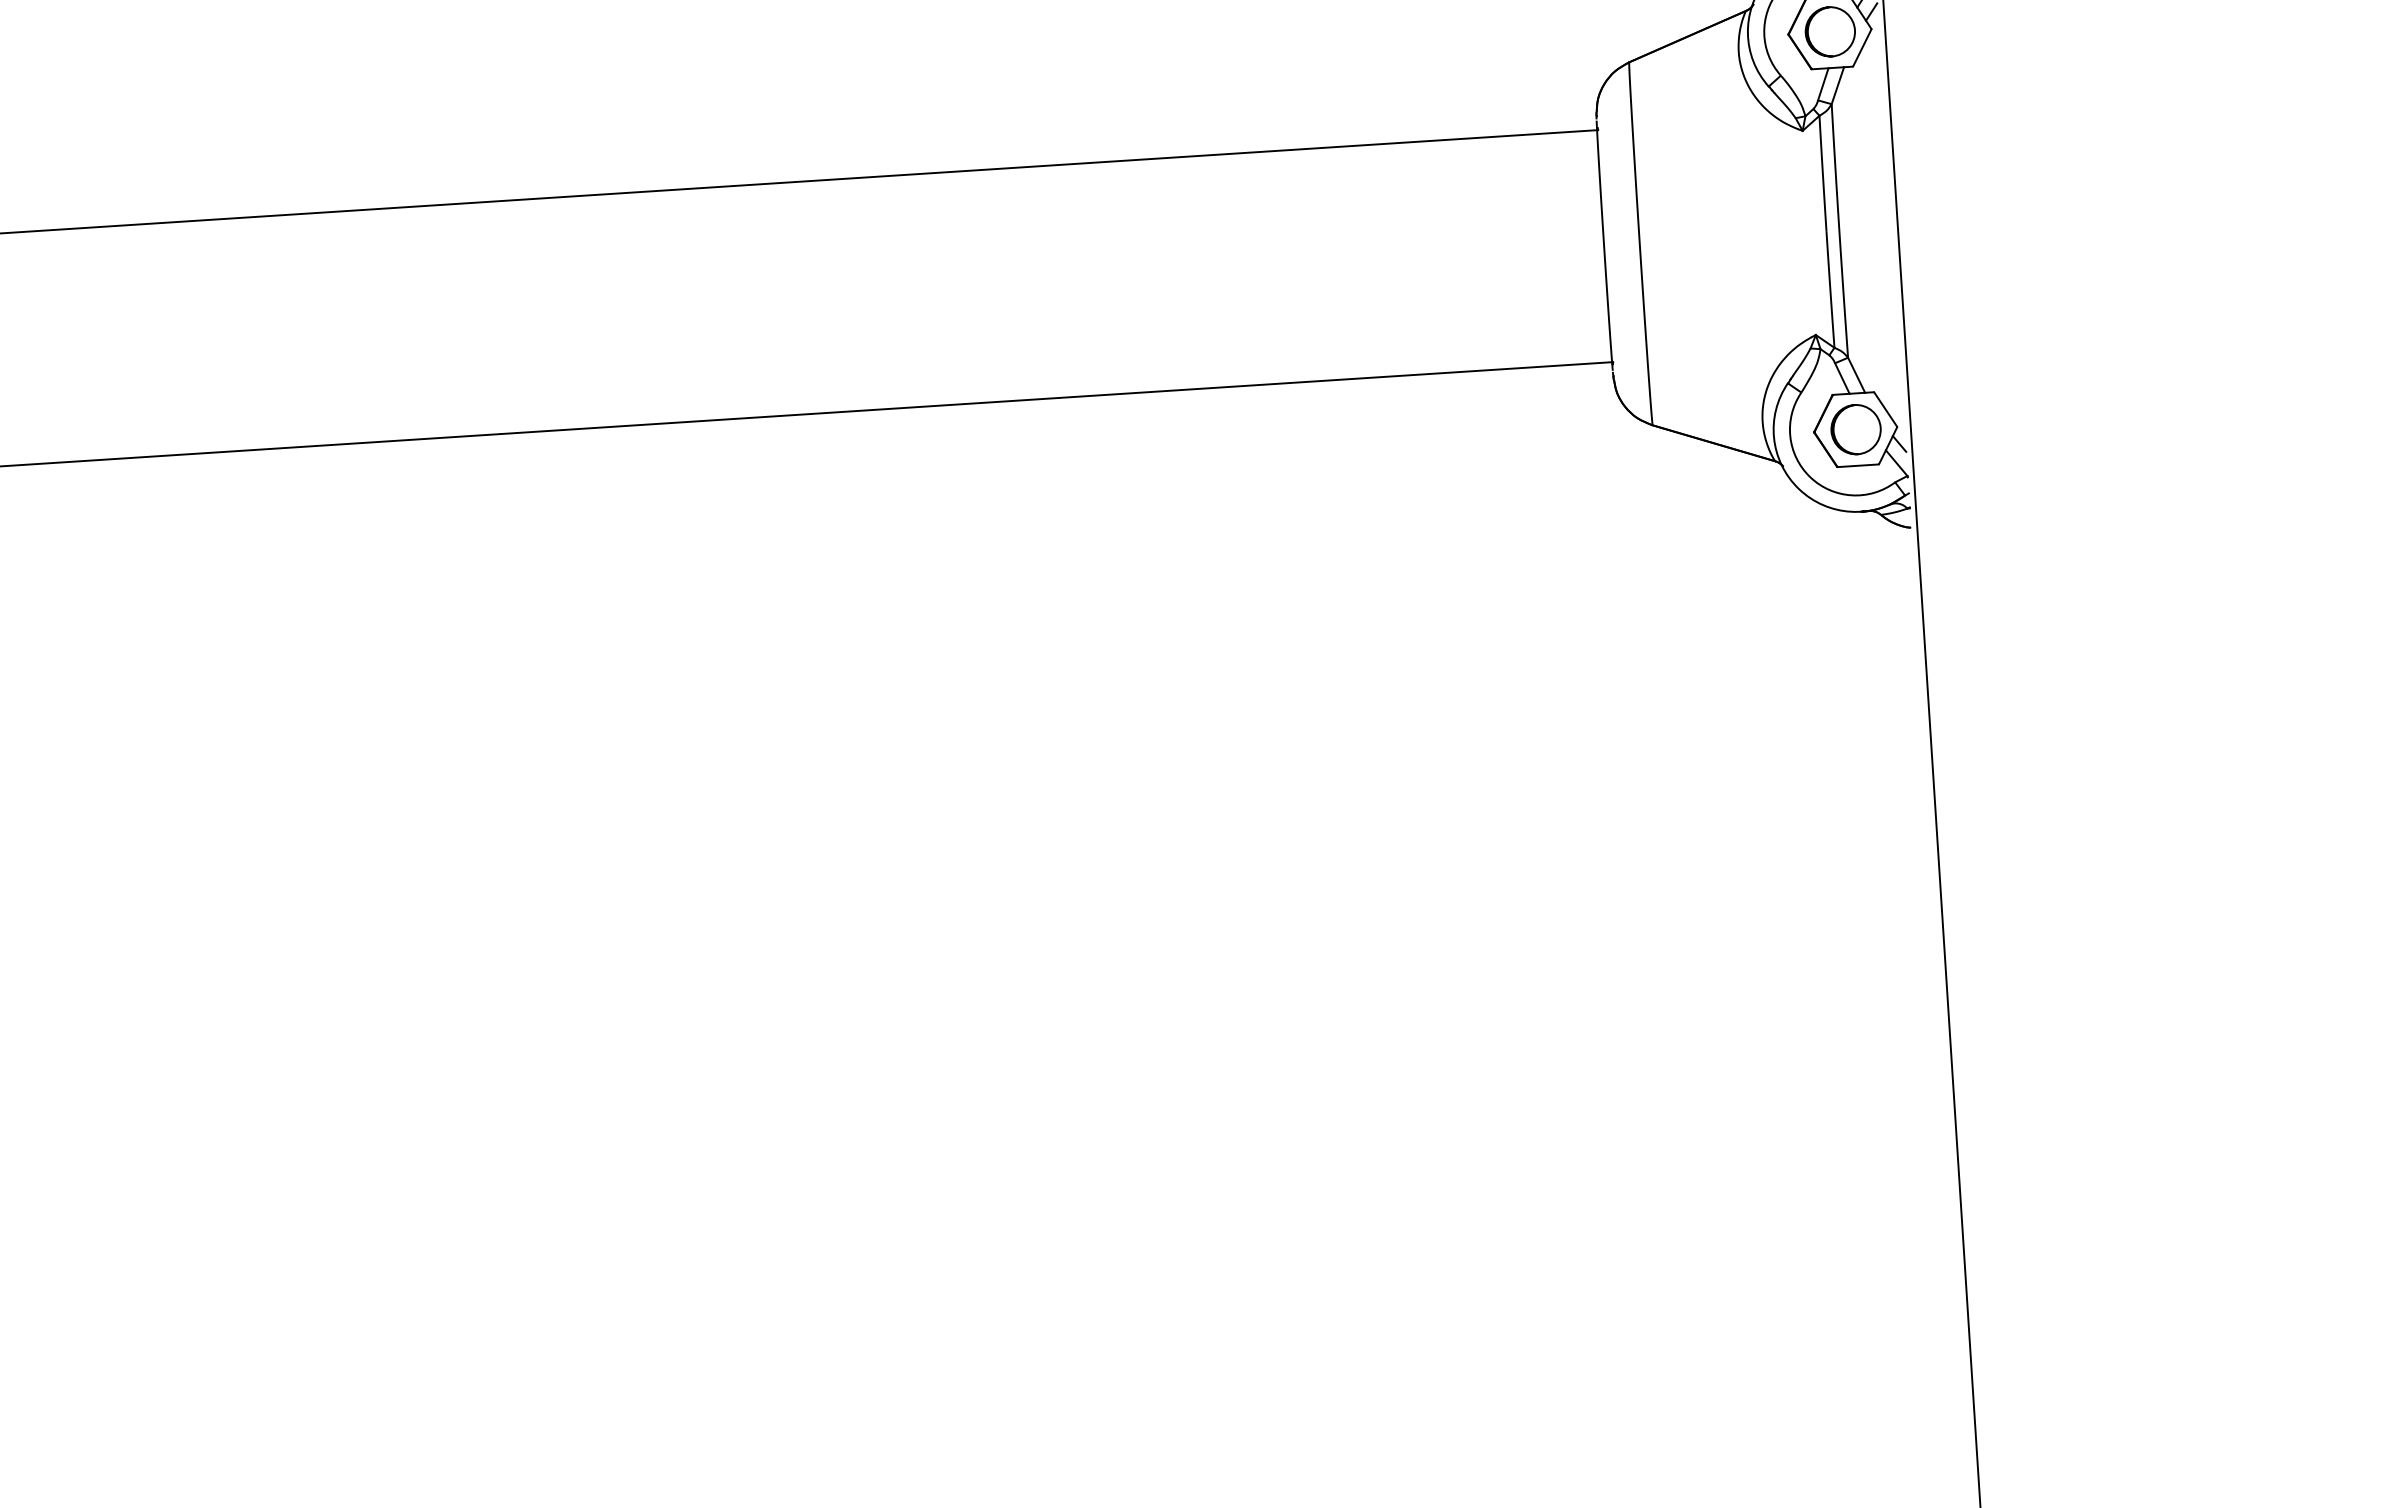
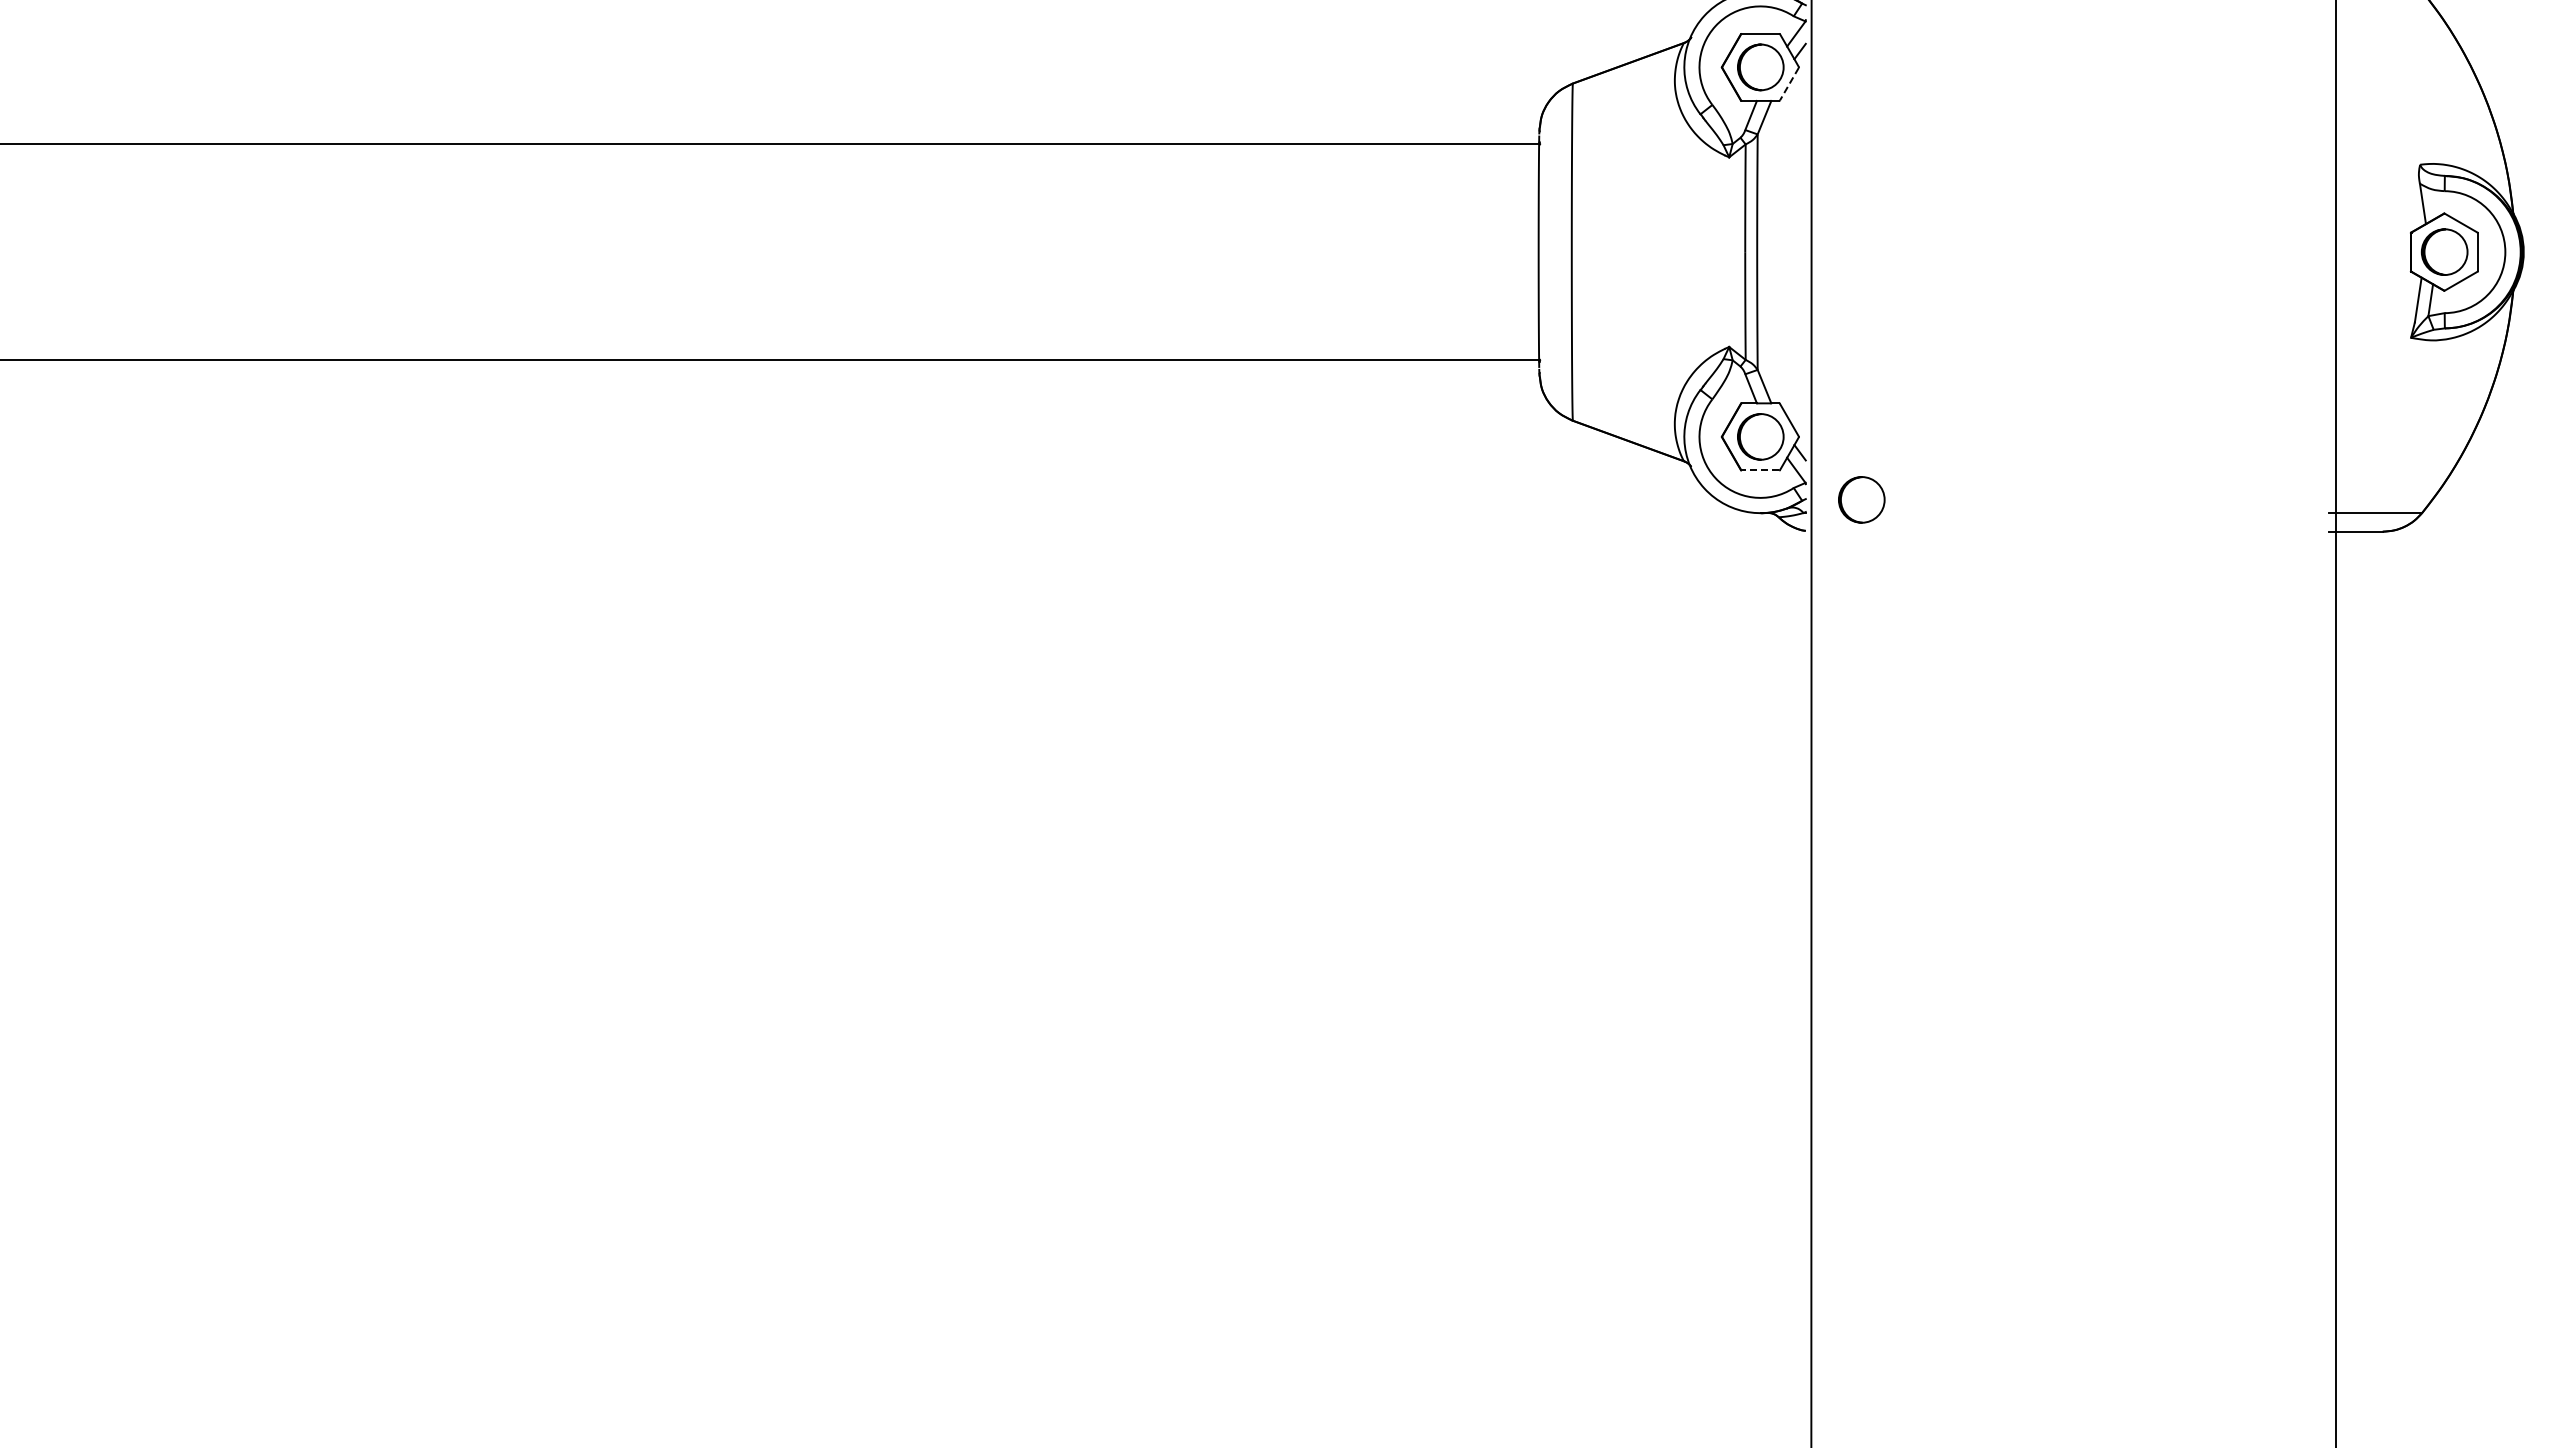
line: (1862, 48) -> (1789, 84), solid -> dashed
line: (1858, 465) -> (1760, 470), solid -> dashed
part: (1968, 490) -> (1861, 499), added

